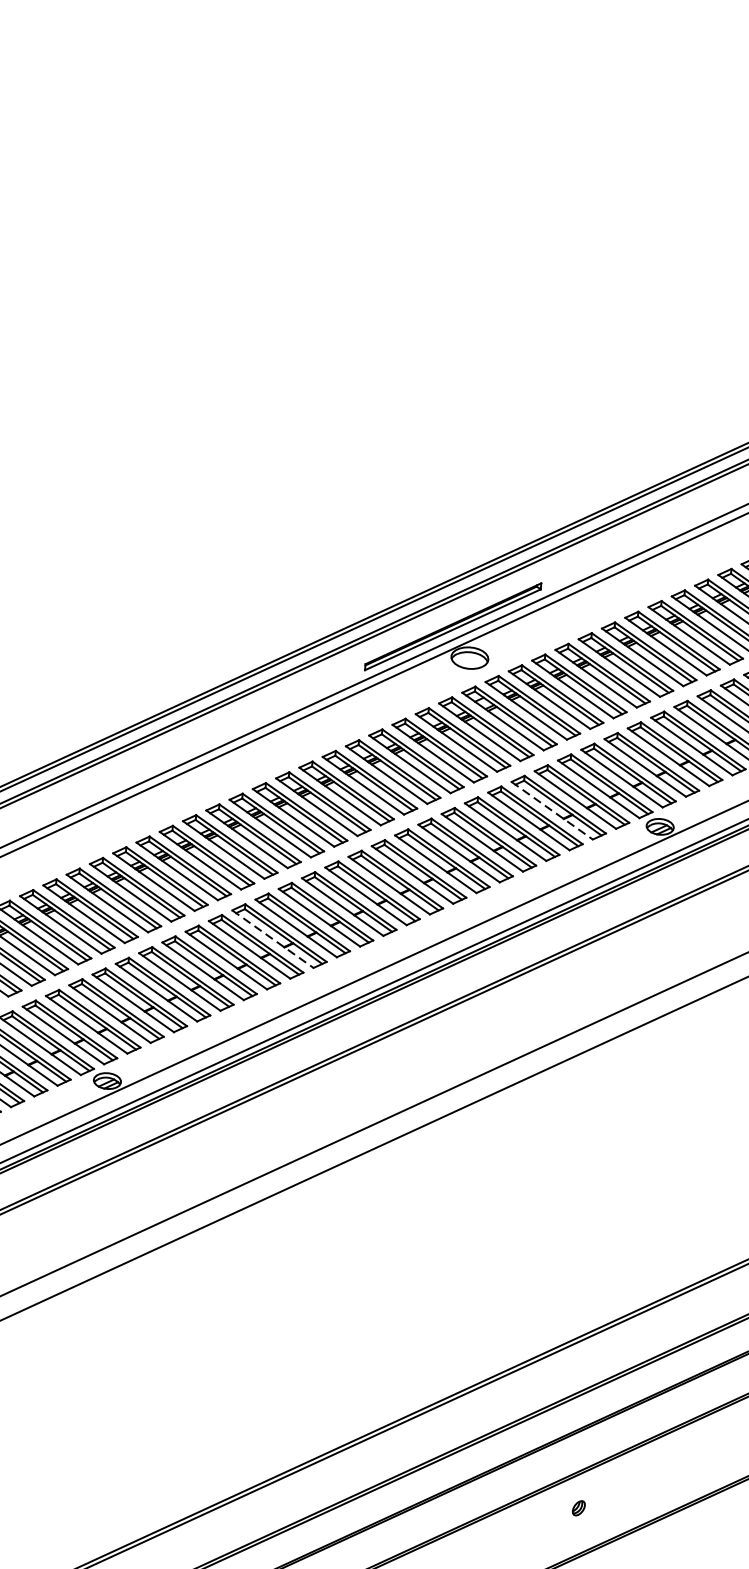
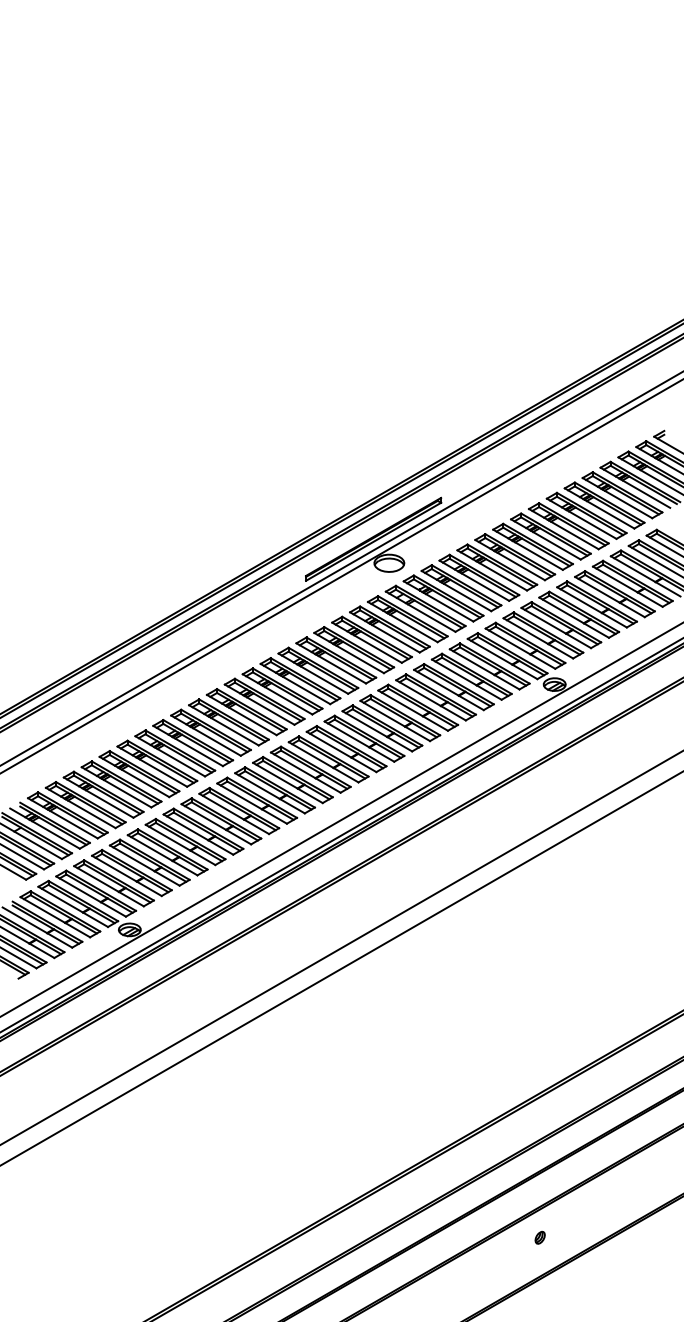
line: (553, 810) -> (467, 679), dashed -> solid
line: (273, 939) -> (252, 803), dashed -> solid

